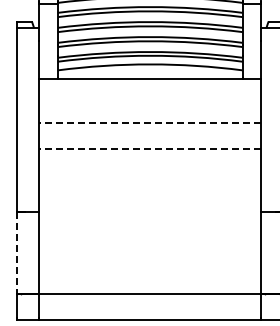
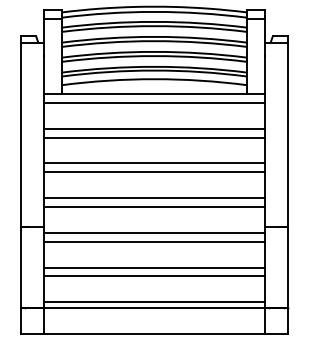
line: (150, 87) -> (154, 102), added
line: (150, 113) -> (154, 128), added
line: (150, 122) -> (154, 137), dashed -> solid
line: (150, 148) -> (154, 163), dashed -> solid
line: (150, 157) -> (154, 172), added
line: (150, 183) -> (154, 198), added
line: (150, 191) -> (154, 206), added
line: (150, 217) -> (154, 232), added
line: (150, 226) -> (154, 241), added
line: (17, 252) -> (21, 267), dashed -> solid
line: (150, 252) -> (154, 267), added
line: (150, 261) -> (154, 276), added
line: (150, 287) -> (154, 302), added

